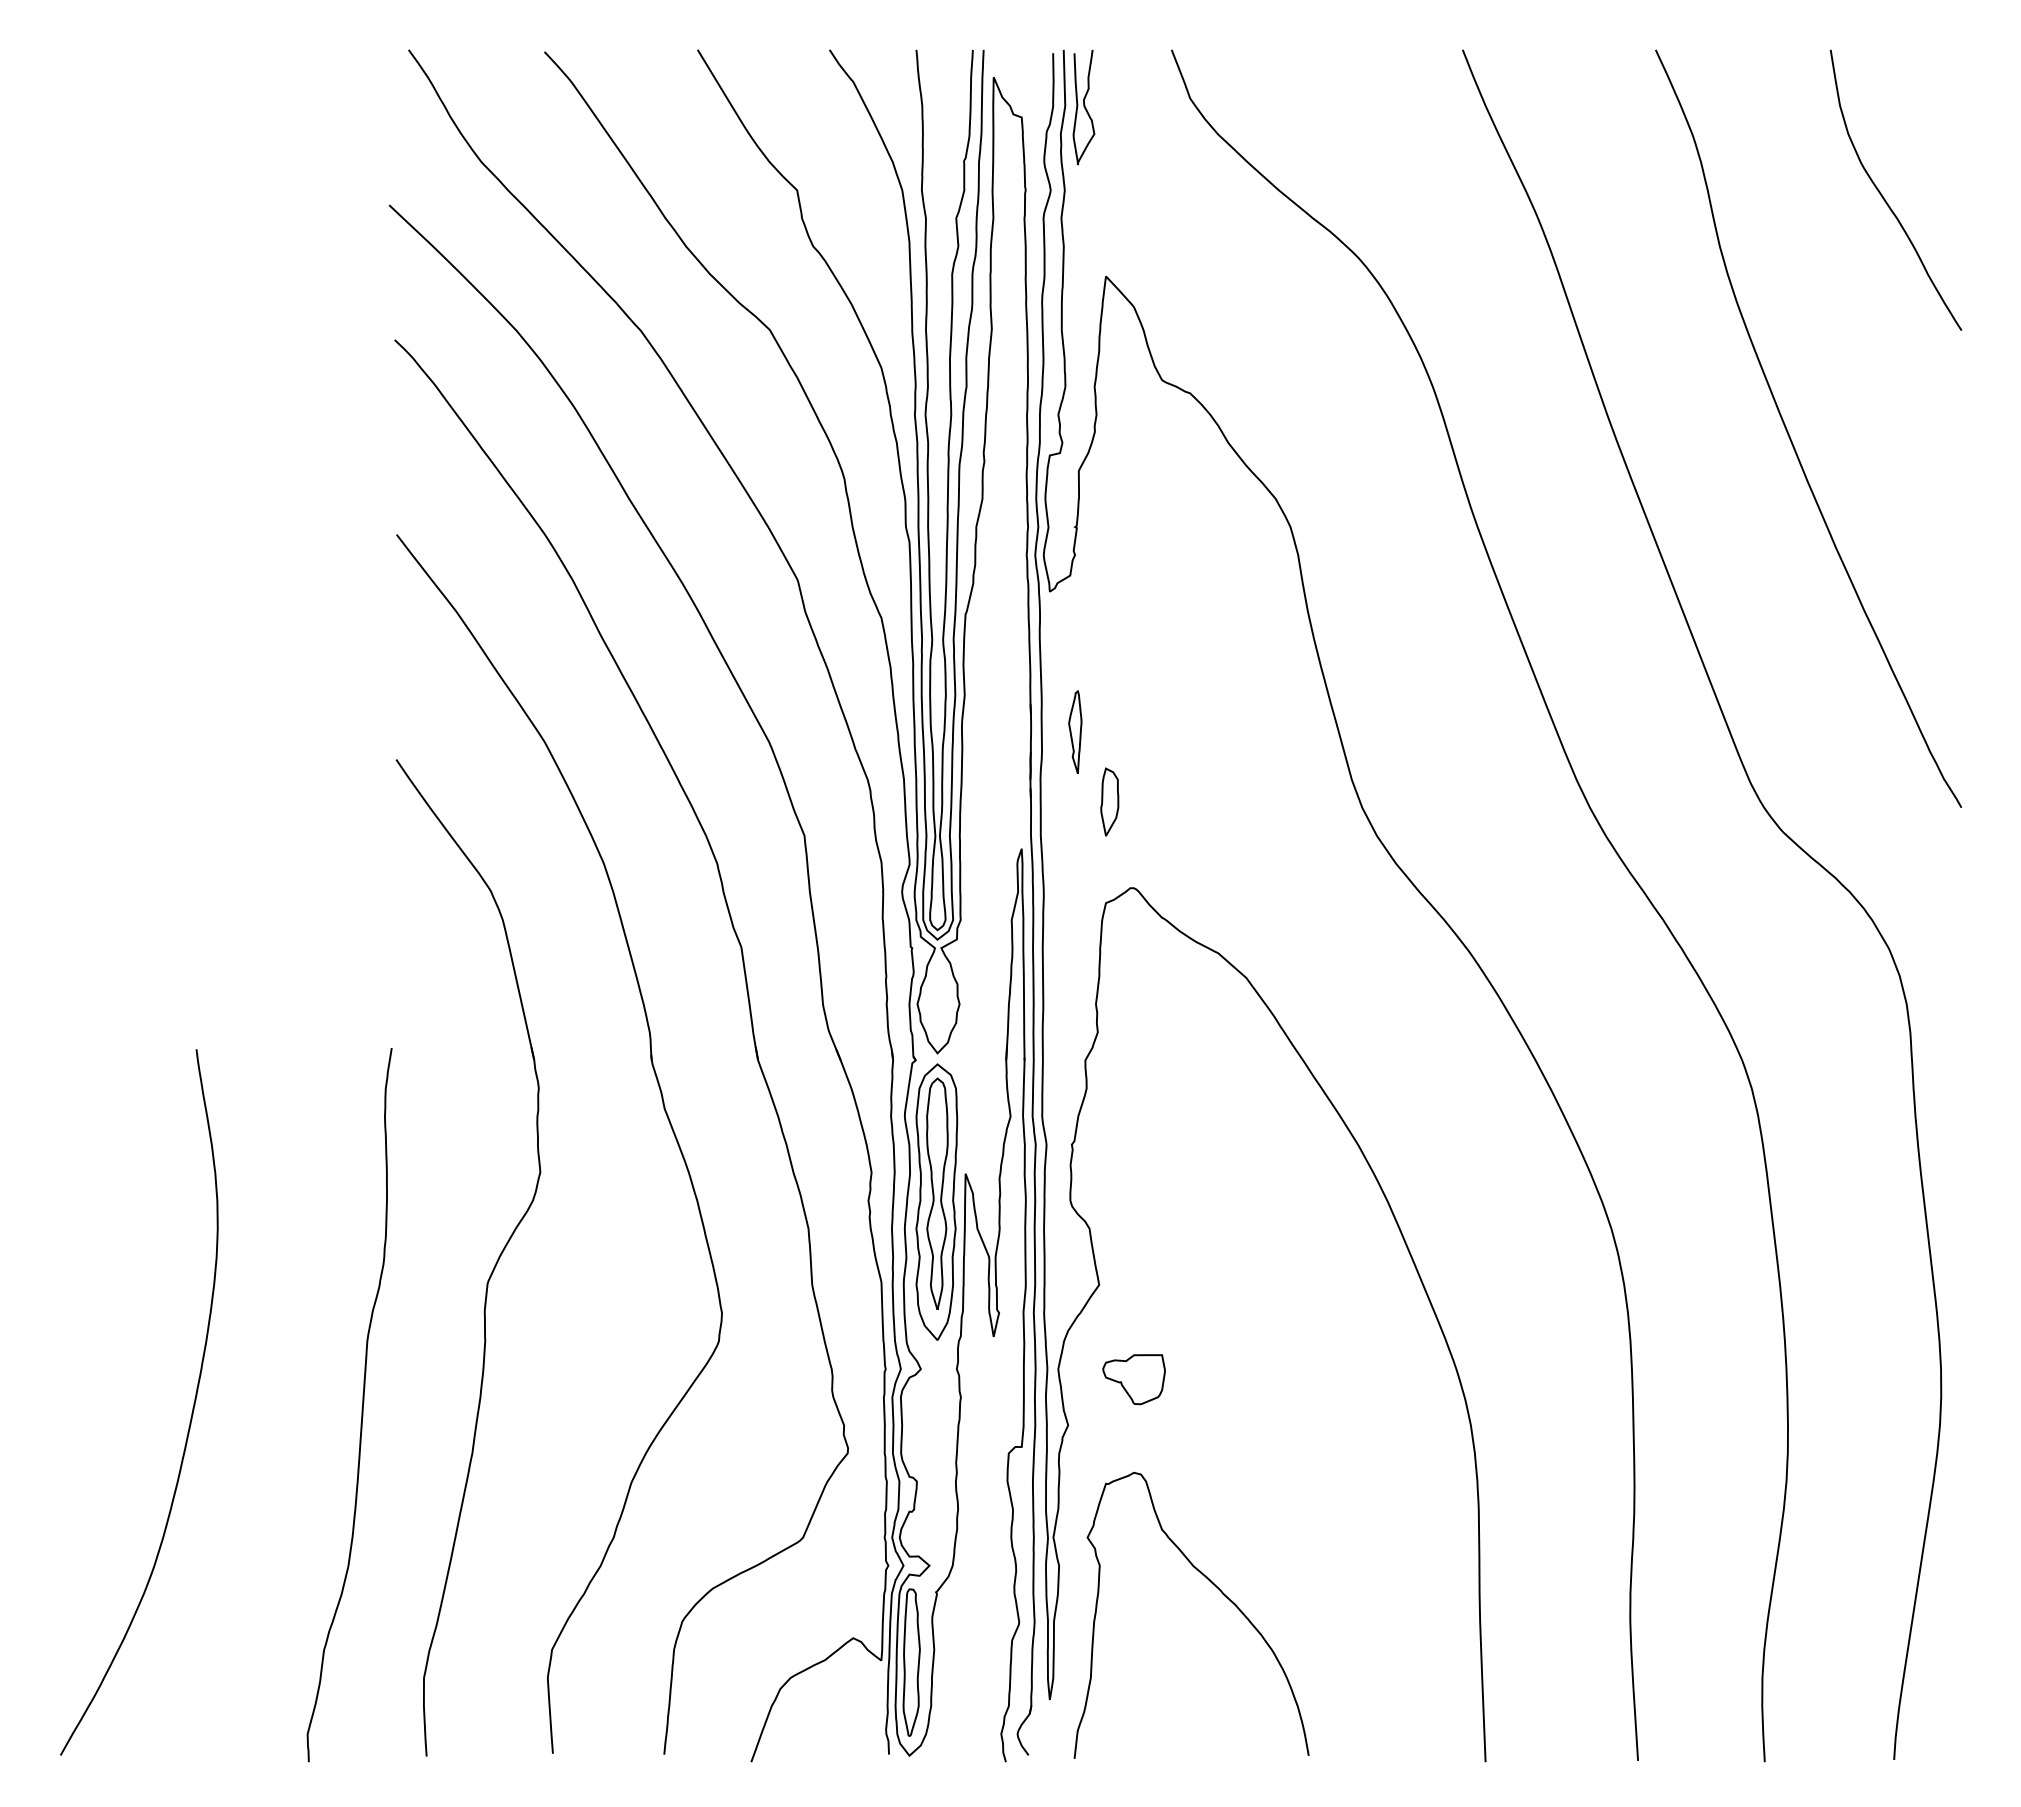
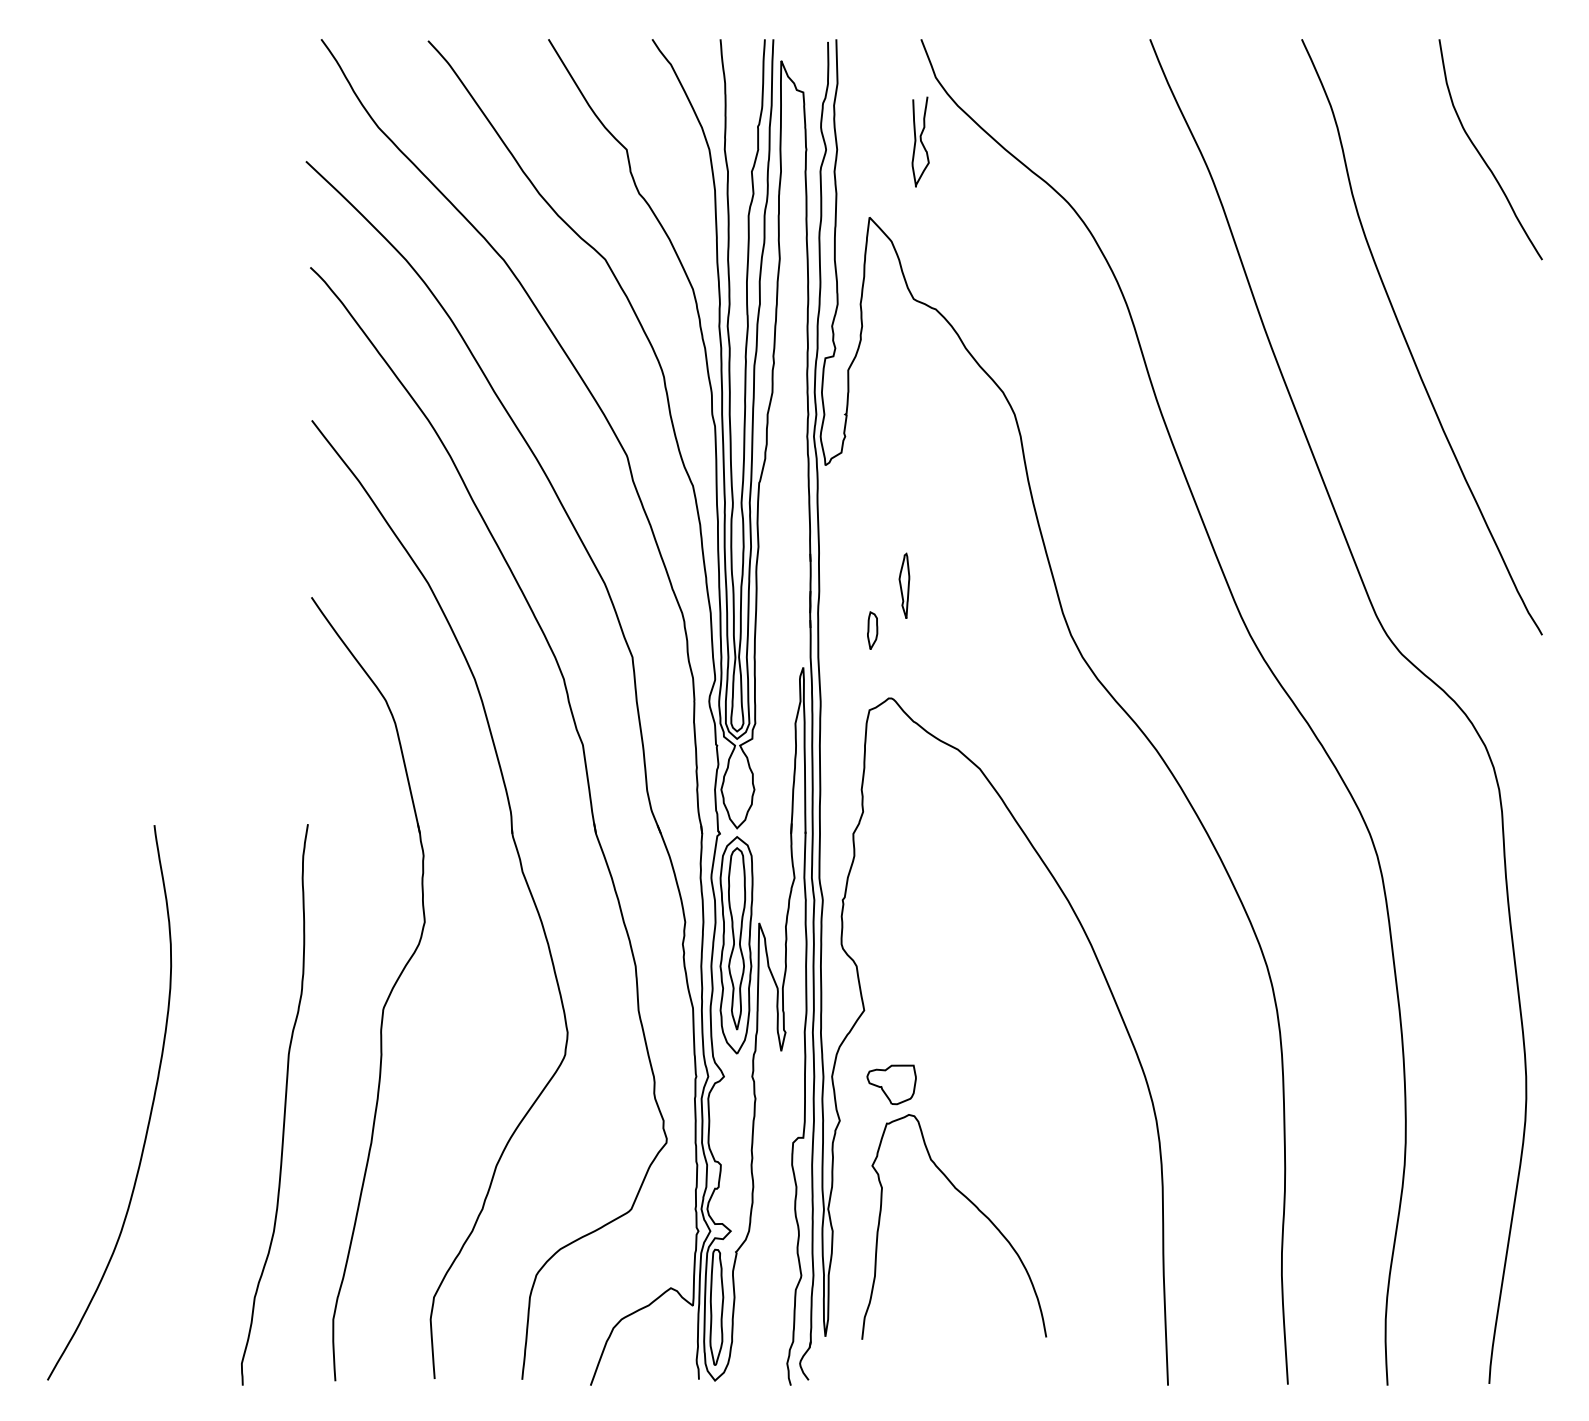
curve: (1083, 106) -> (920, 141), moved
part: (1075, 731) -> (904, 585), moved
part: (1109, 801) -> (872, 630), size x0.7
curve: (1213, 1585) -> (971, 1203), moved

